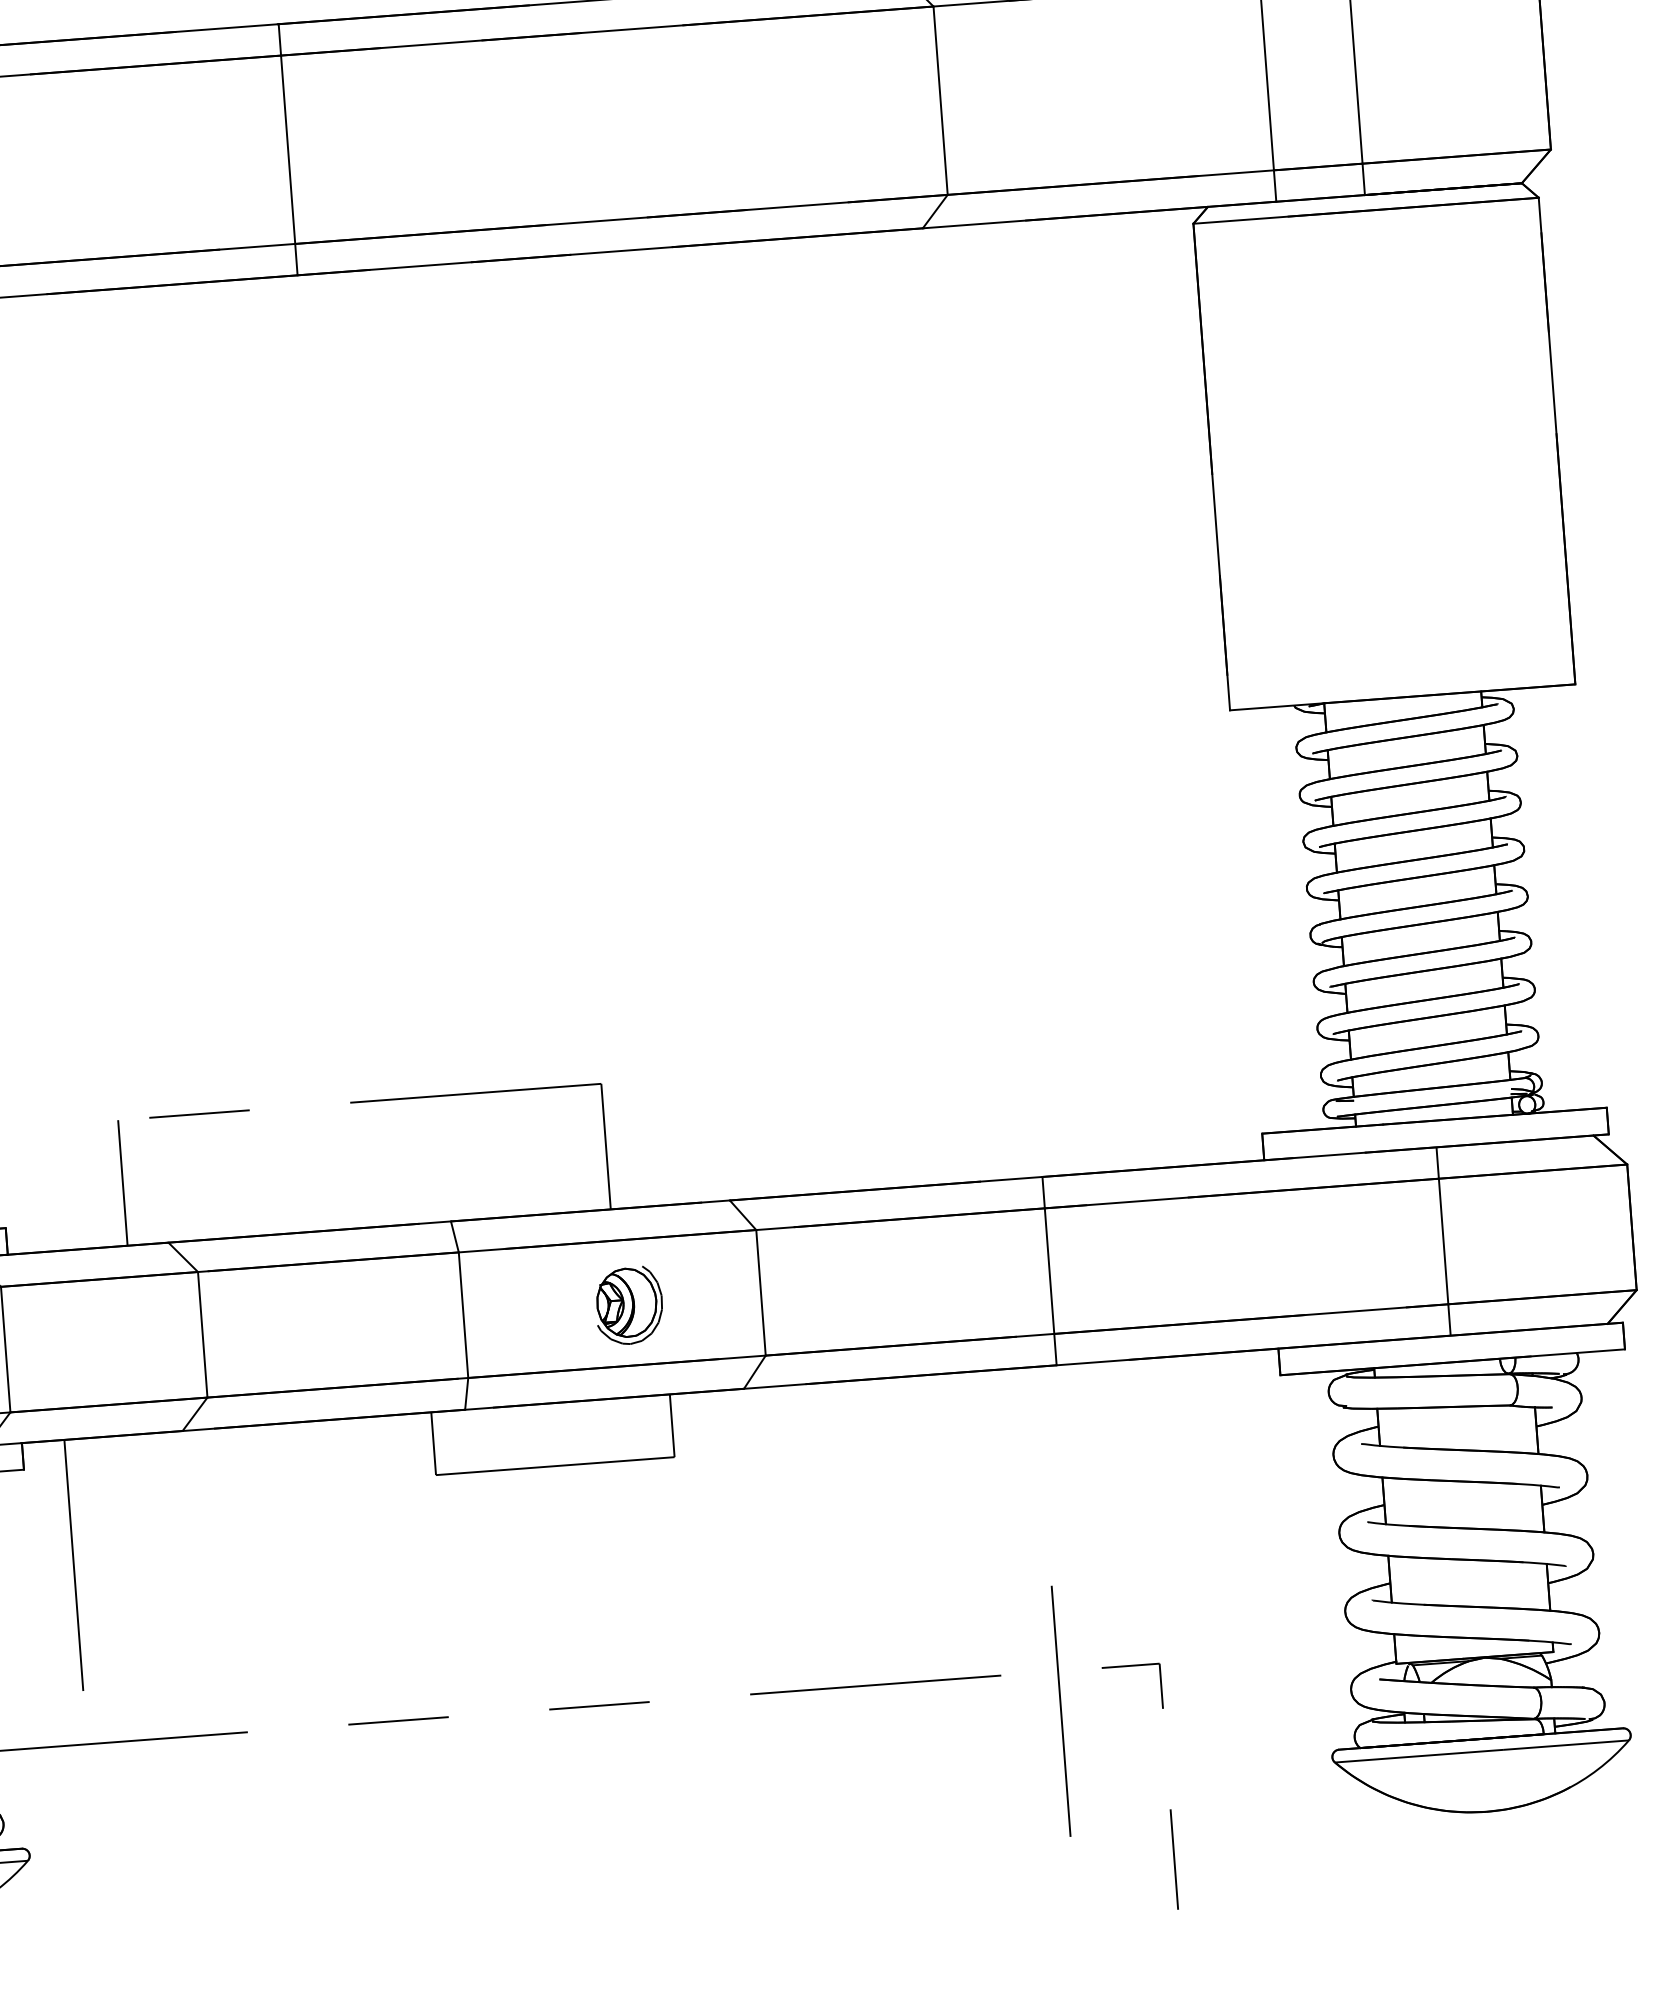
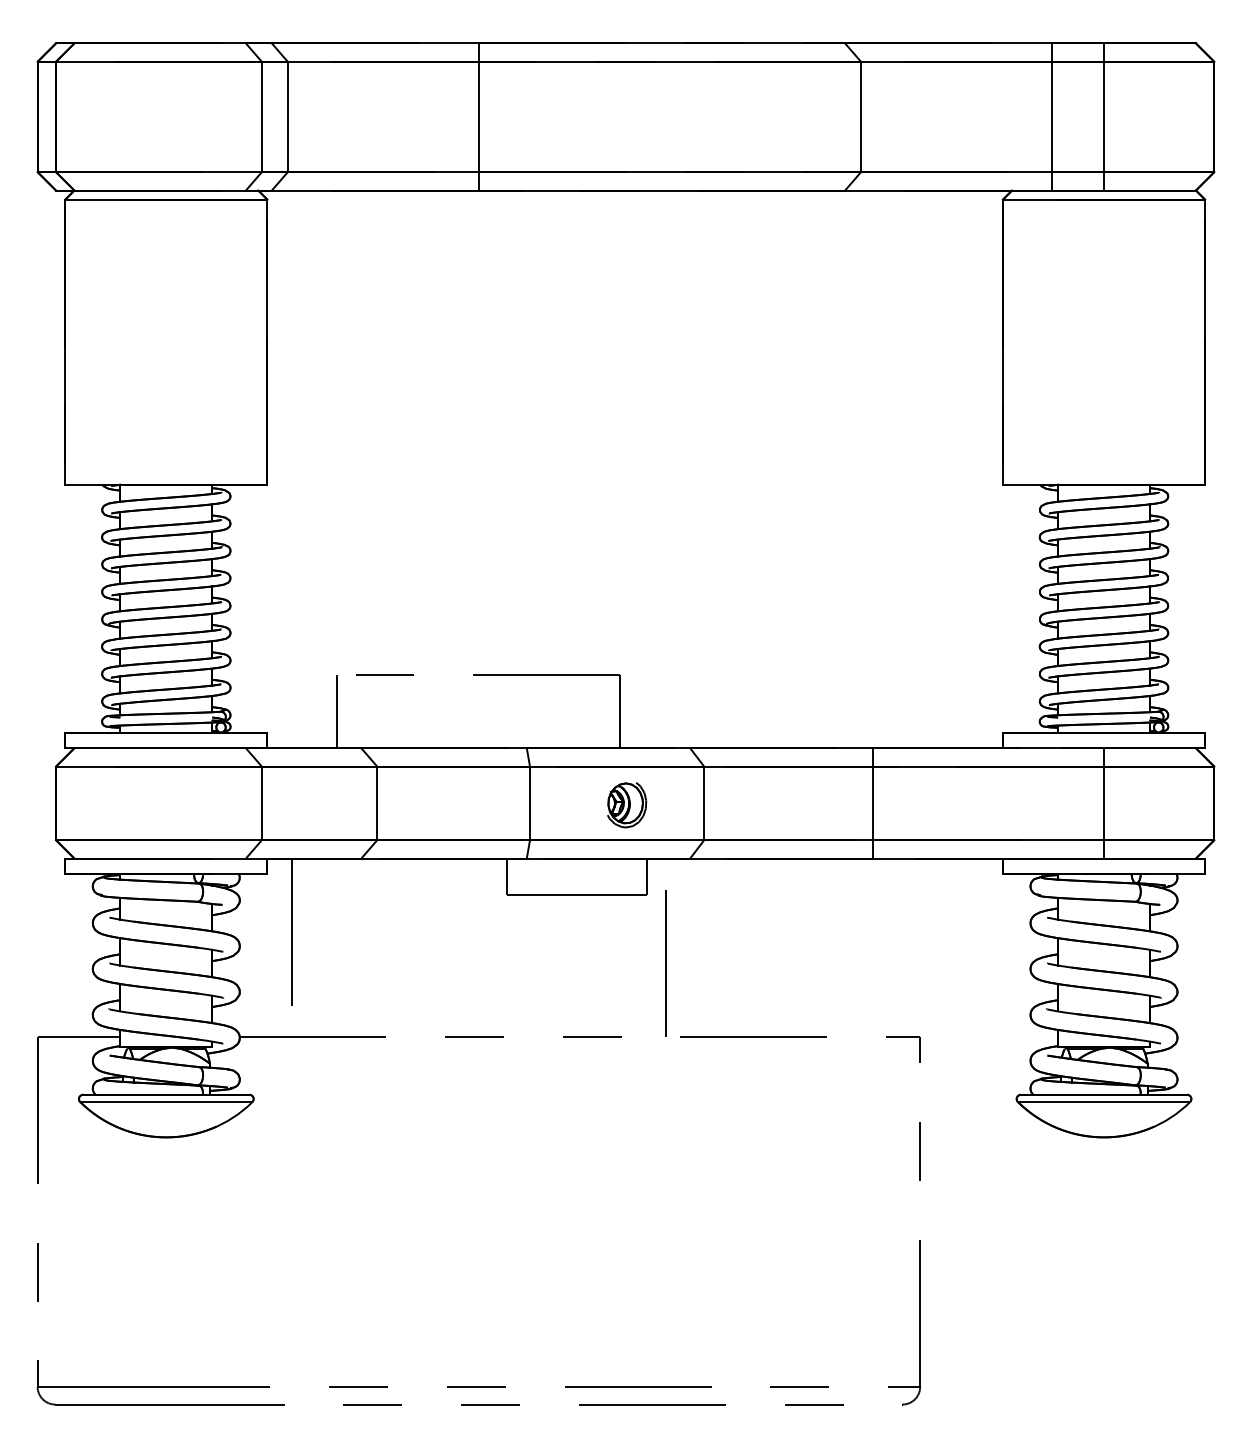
line: (1060, 1711) -> (665, 963), moved

